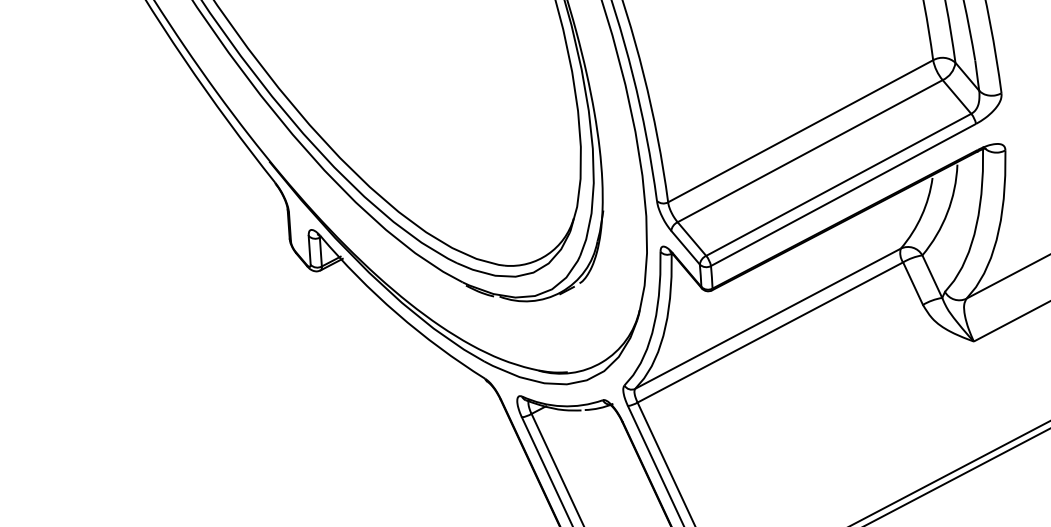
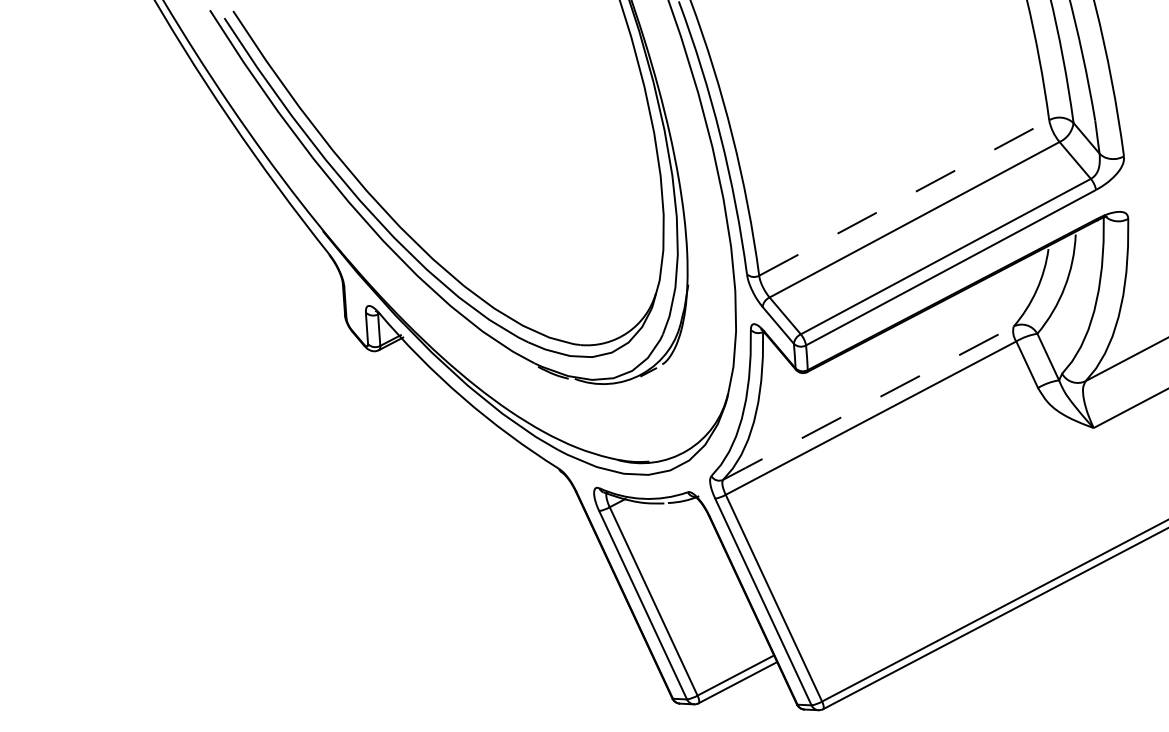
line: (800, 130) -> (904, 197), solid -> dashed
line: (767, 319) -> (867, 403), solid -> dashed

